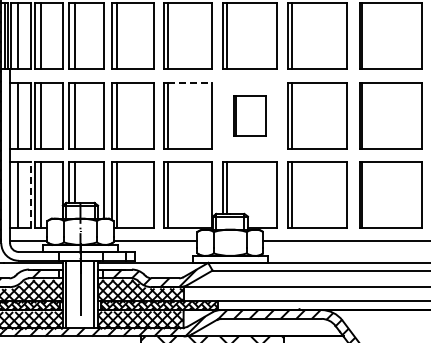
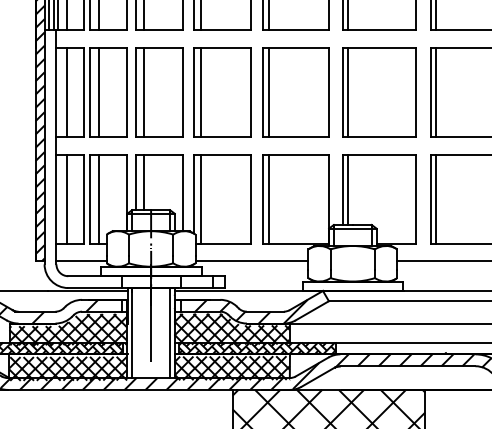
line: (190, 82) -> (299, 48), dashed -> solid
part: (249, 115) -> (378, 92), size x1.67
line: (30, 194) -> (83, 198), dashed -> solid

